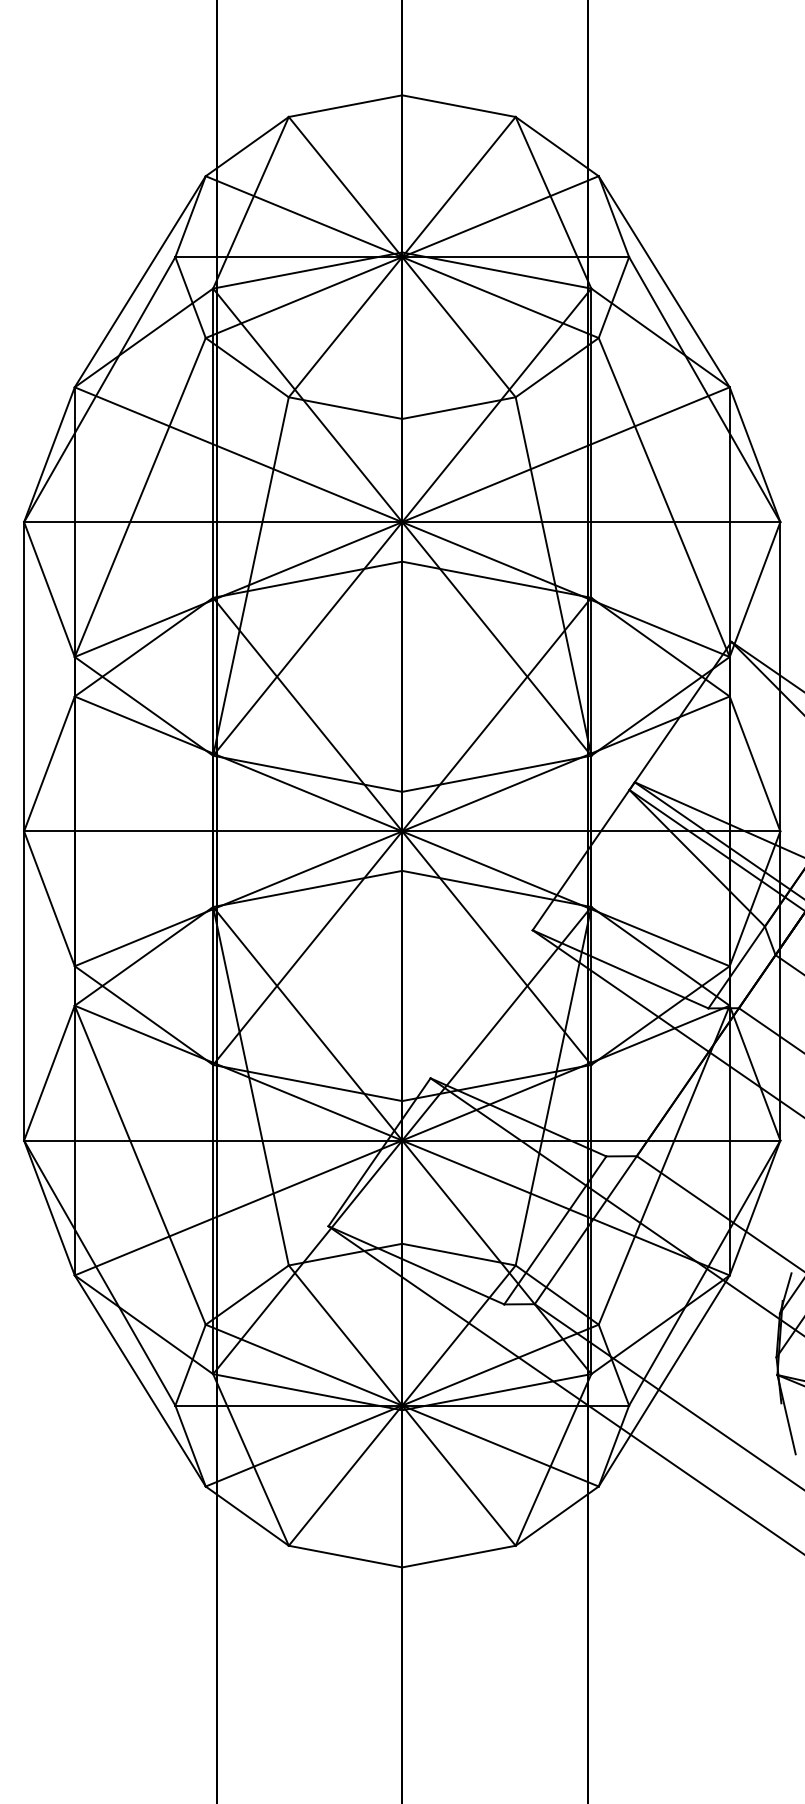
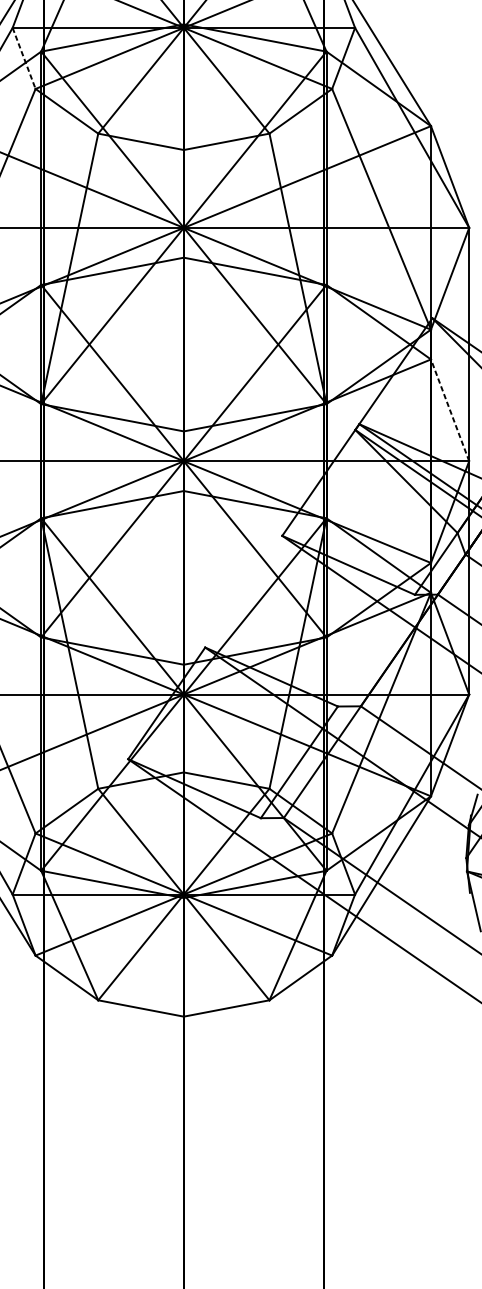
line: (190, 298) -> (24, 59), solid -> dashed
line: (754, 763) -> (449, 410), solid -> dashed

